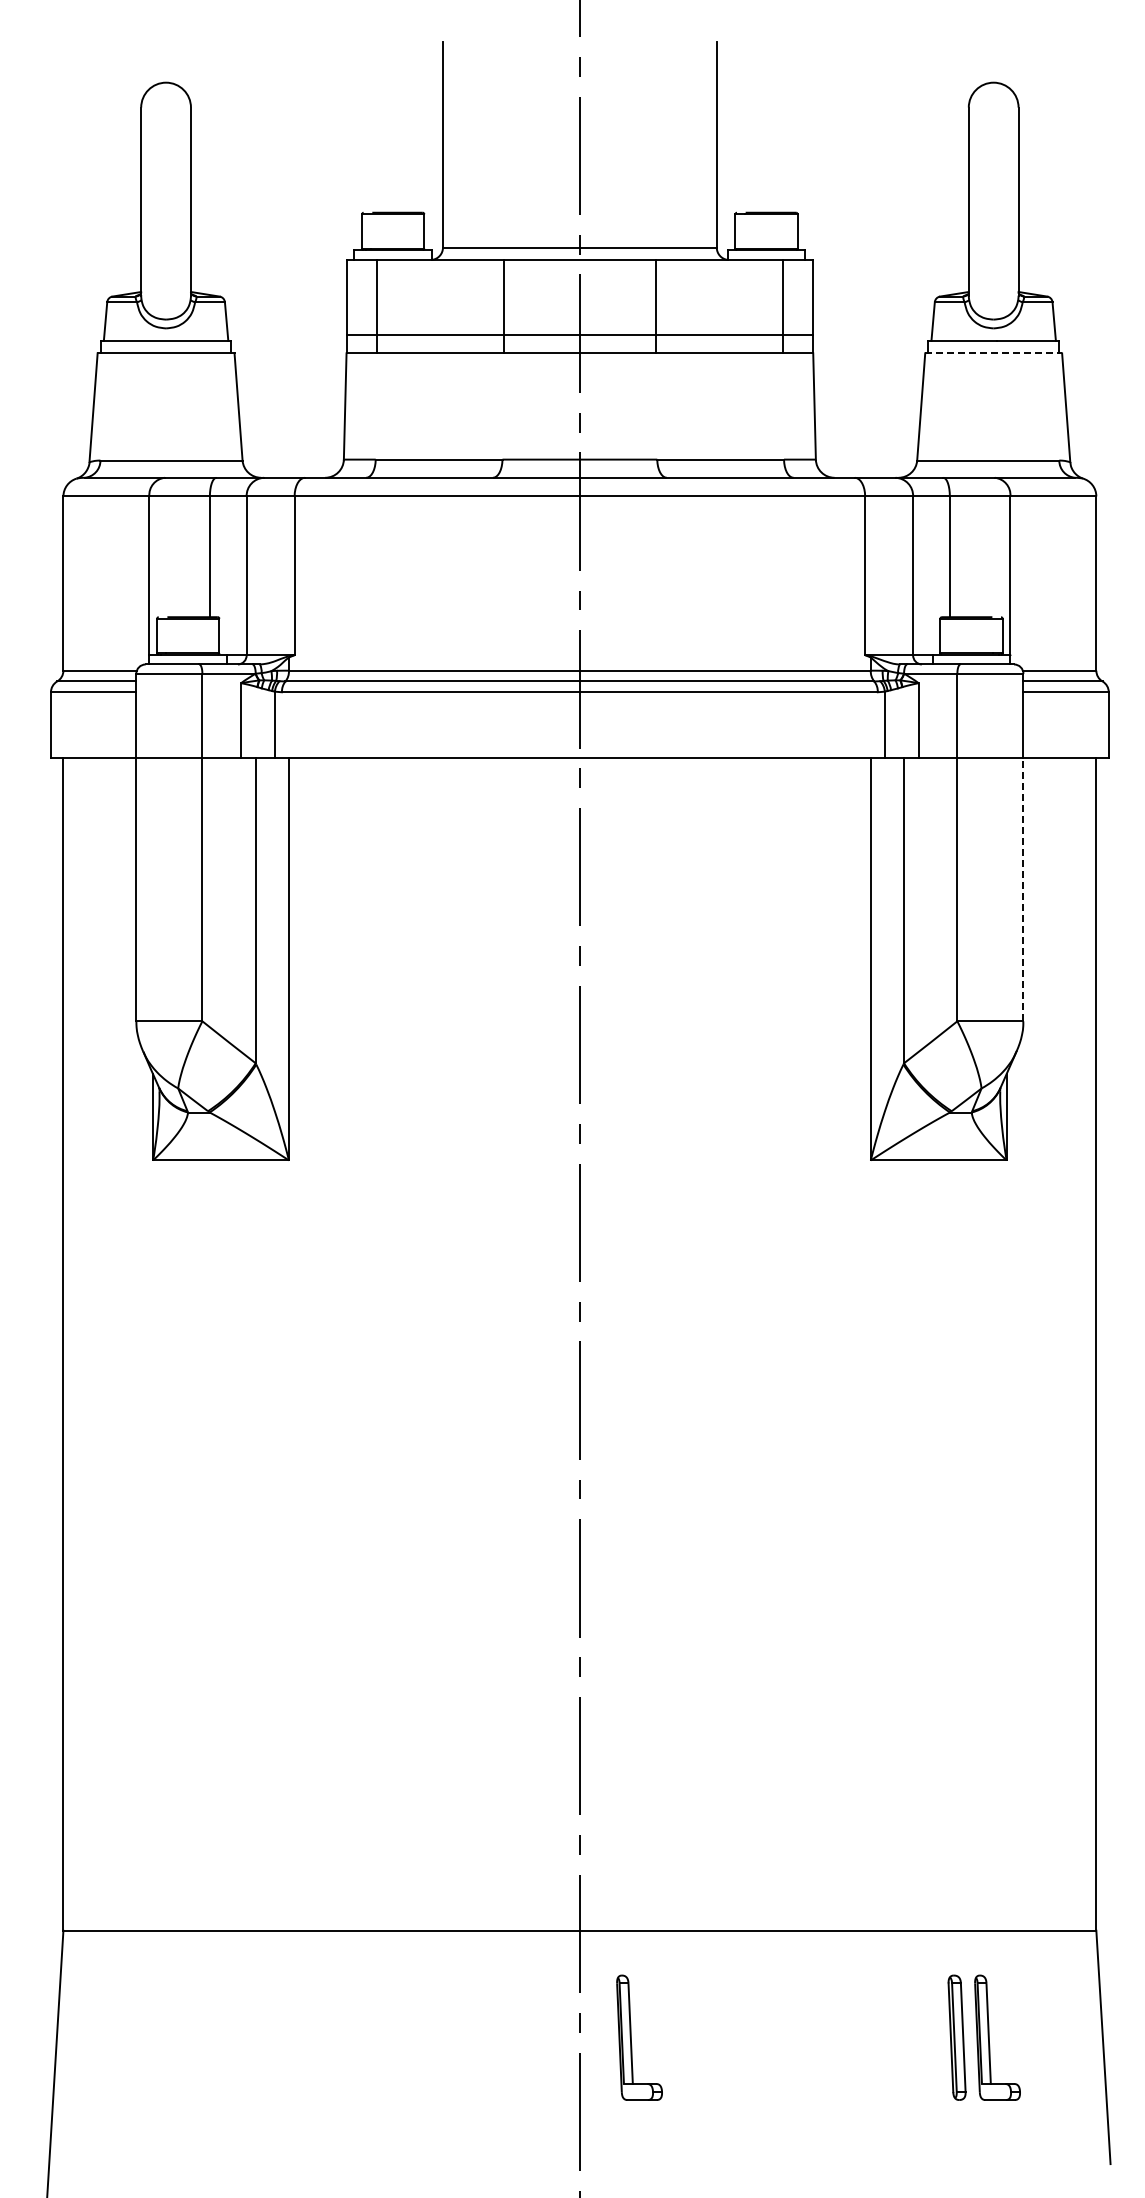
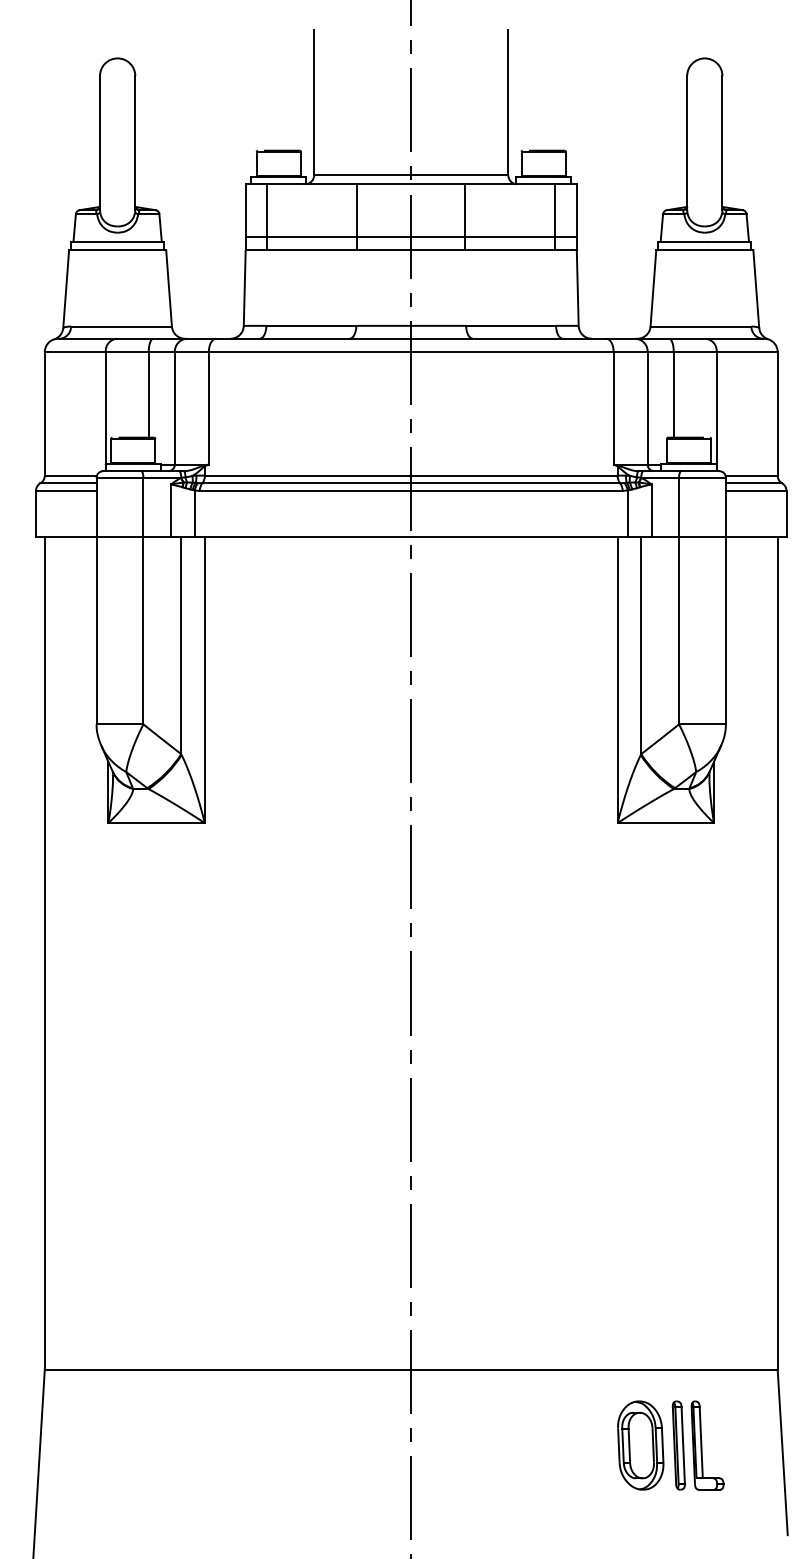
line: (994, 353) -> (705, 250), dashed -> solid
line: (1023, 889) -> (725, 630), dashed -> solid
part: (631, 2037) -> (447, 1445), removed
part: (903, 2037) -> (640, 1445), added

